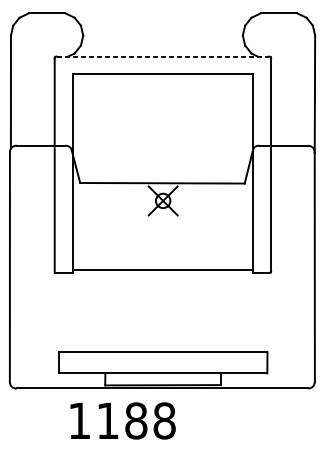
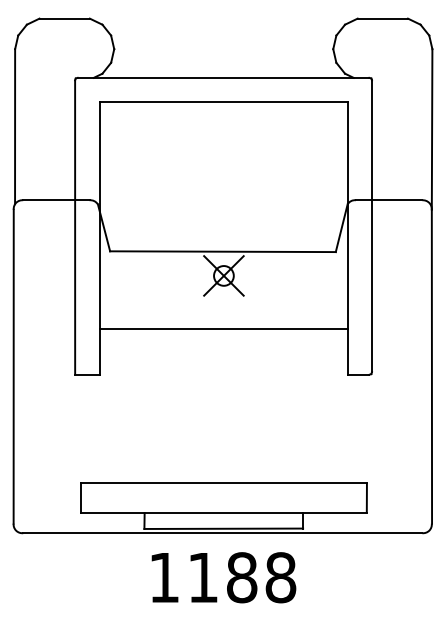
line: (162, 56) -> (223, 77), dashed -> solid
line: (162, 269) -> (223, 329), moved
text: (122, 420) -> (223, 577), moved

